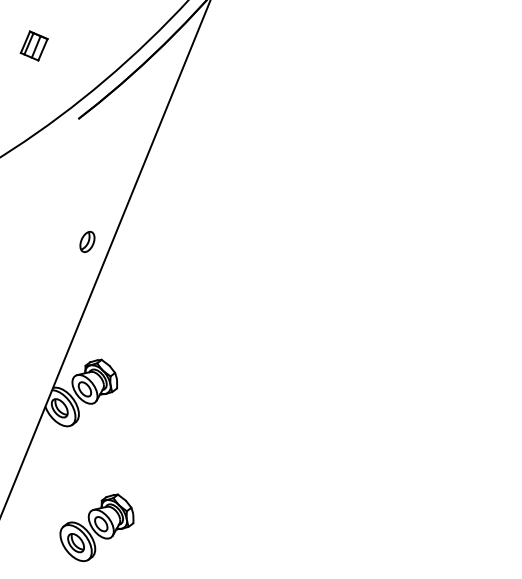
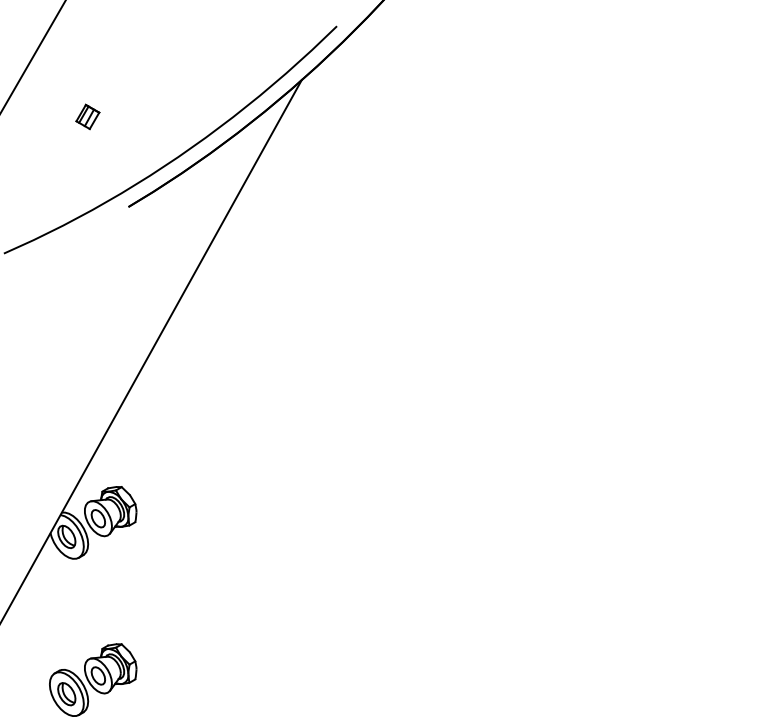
part: (33, 45) -> (87, 116), size x0.7
part: (87, 241) -> (121, 349), removed

